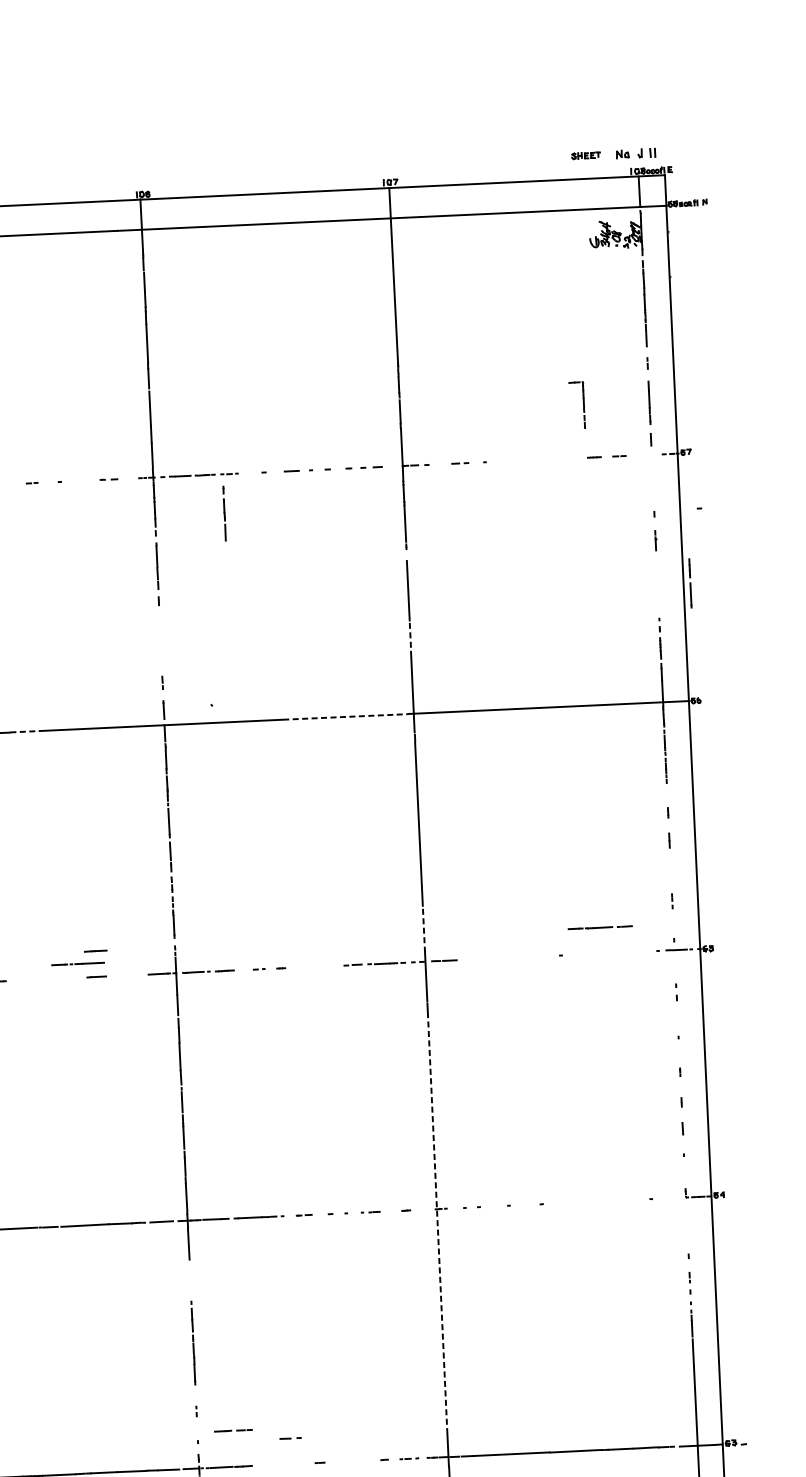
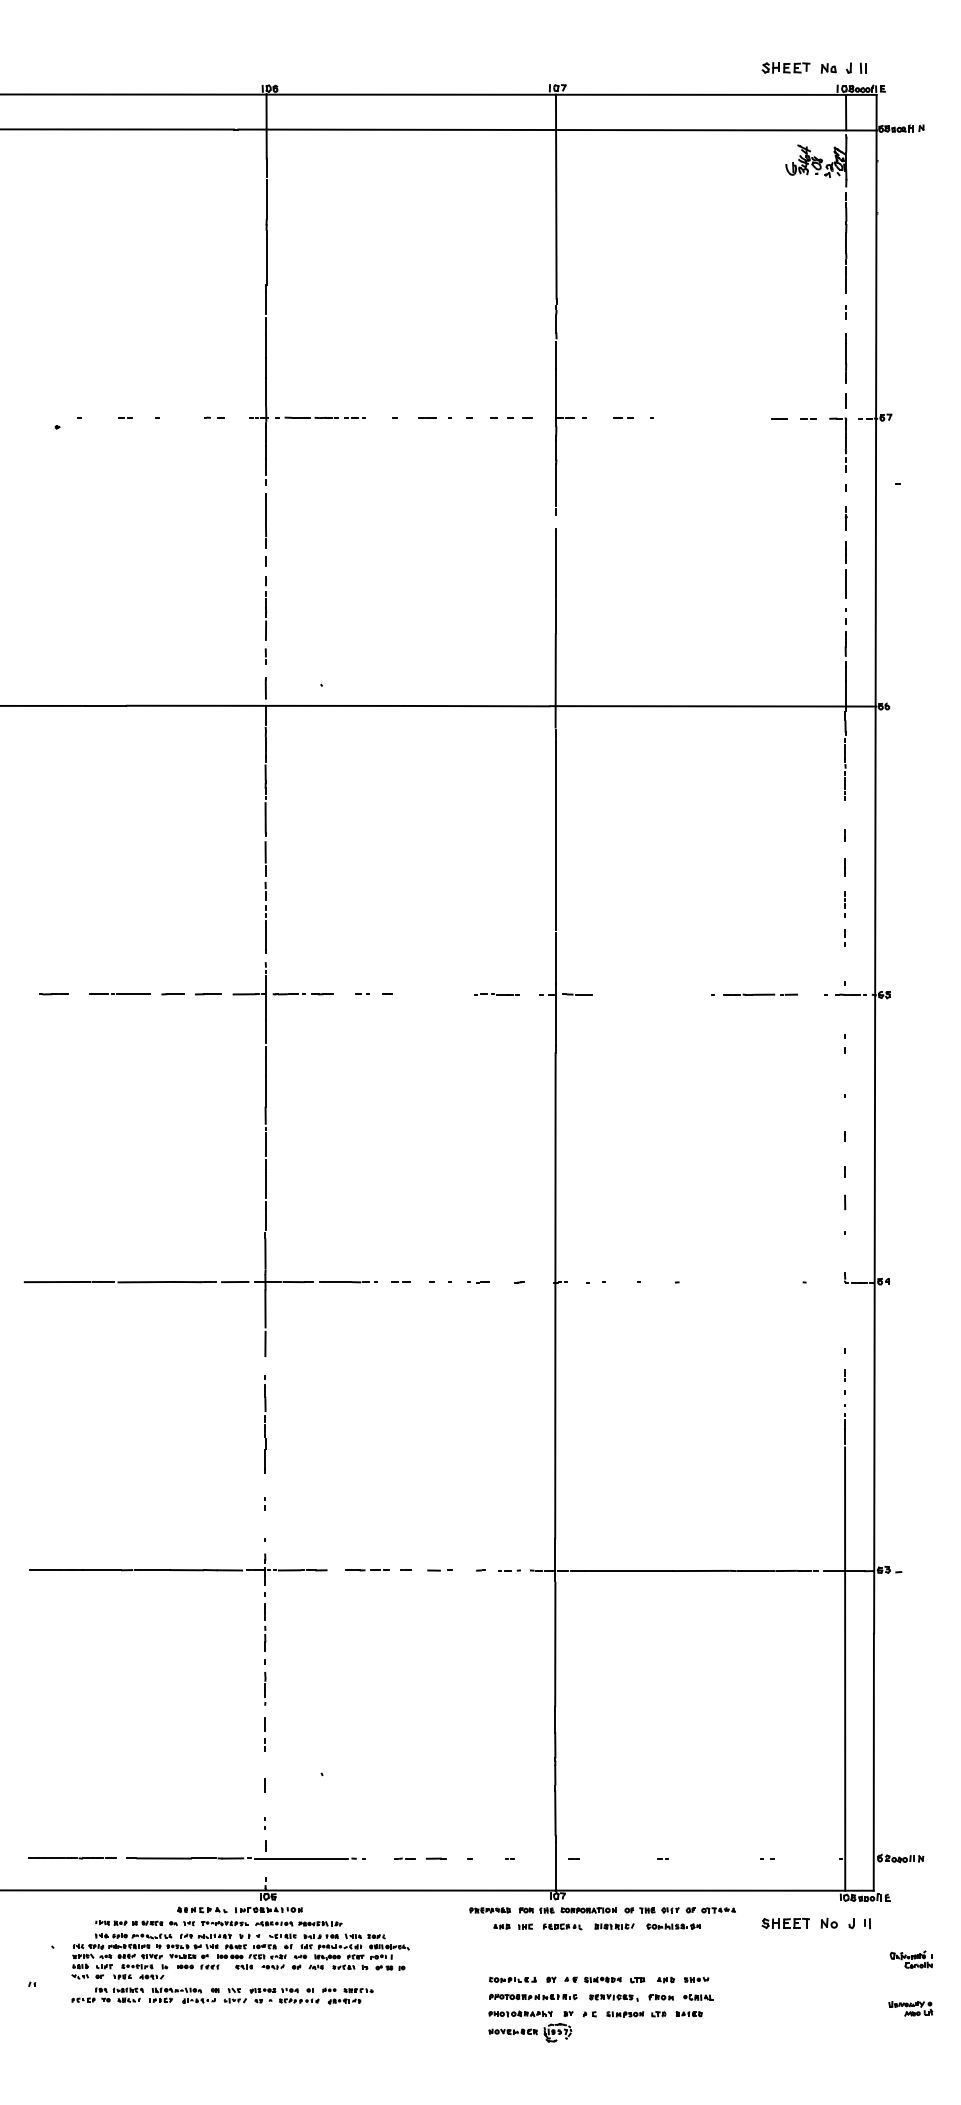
part: (585, 155) -> (785, 67), size x1.43
part: (583, 404) -> (845, 444), moved
part: (225, 513) -> (266, 608), moved
line: (690, 582) -> (845, 569), moved
line: (410, 637) -> (555, 617), dashed -> solid
line: (345, 717) -> (476, 706), dashed -> solid
line: (27, 731) -> (106, 705), dashed -> solid
line: (670, 872) -> (844, 904), added
line: (600, 927) -> (760, 994), moved
line: (423, 930) -> (555, 958), dashed -> solid
line: (95, 951) -> (208, 994), moved
line: (77, 963) -> (119, 993), moved
part: (374, 964) -> (496, 994), size x0.62
line: (437, 1220) -> (555, 1295), dashed -> solid
line: (190, 1273) -> (265, 1343), added
line: (232, 1430) -> (365, 1570), moved
line: (290, 1438) -> (439, 1570), moved

